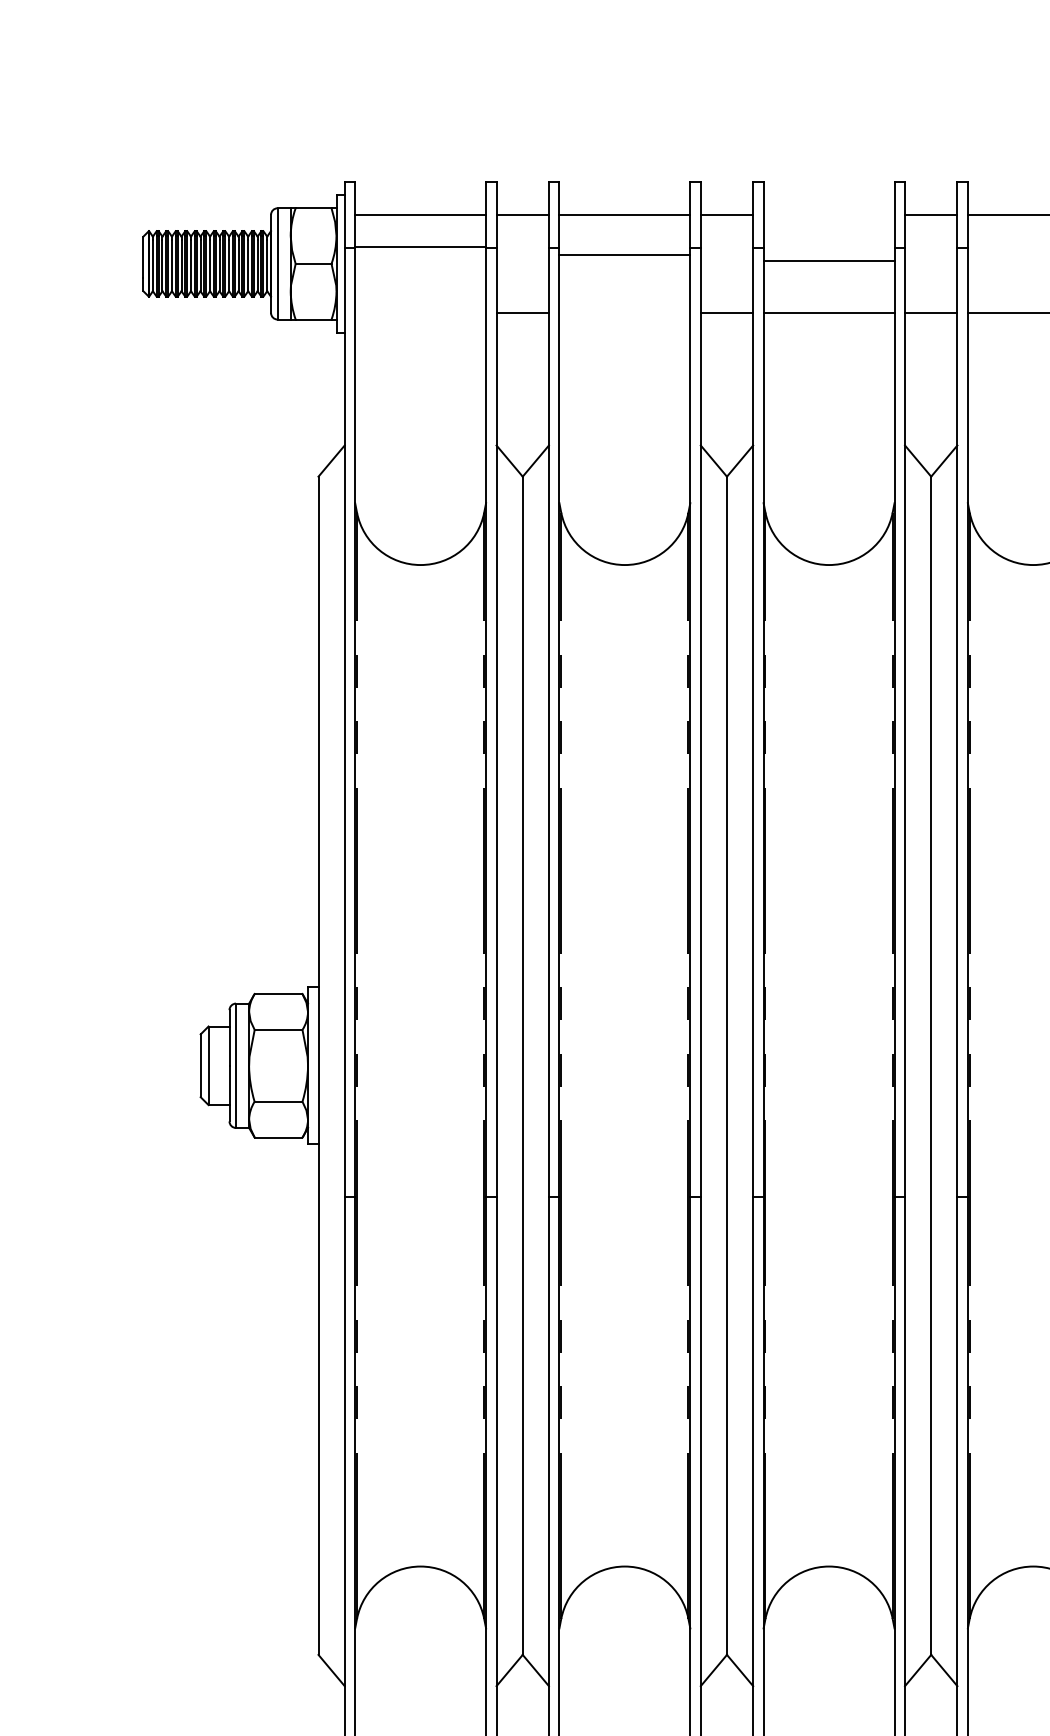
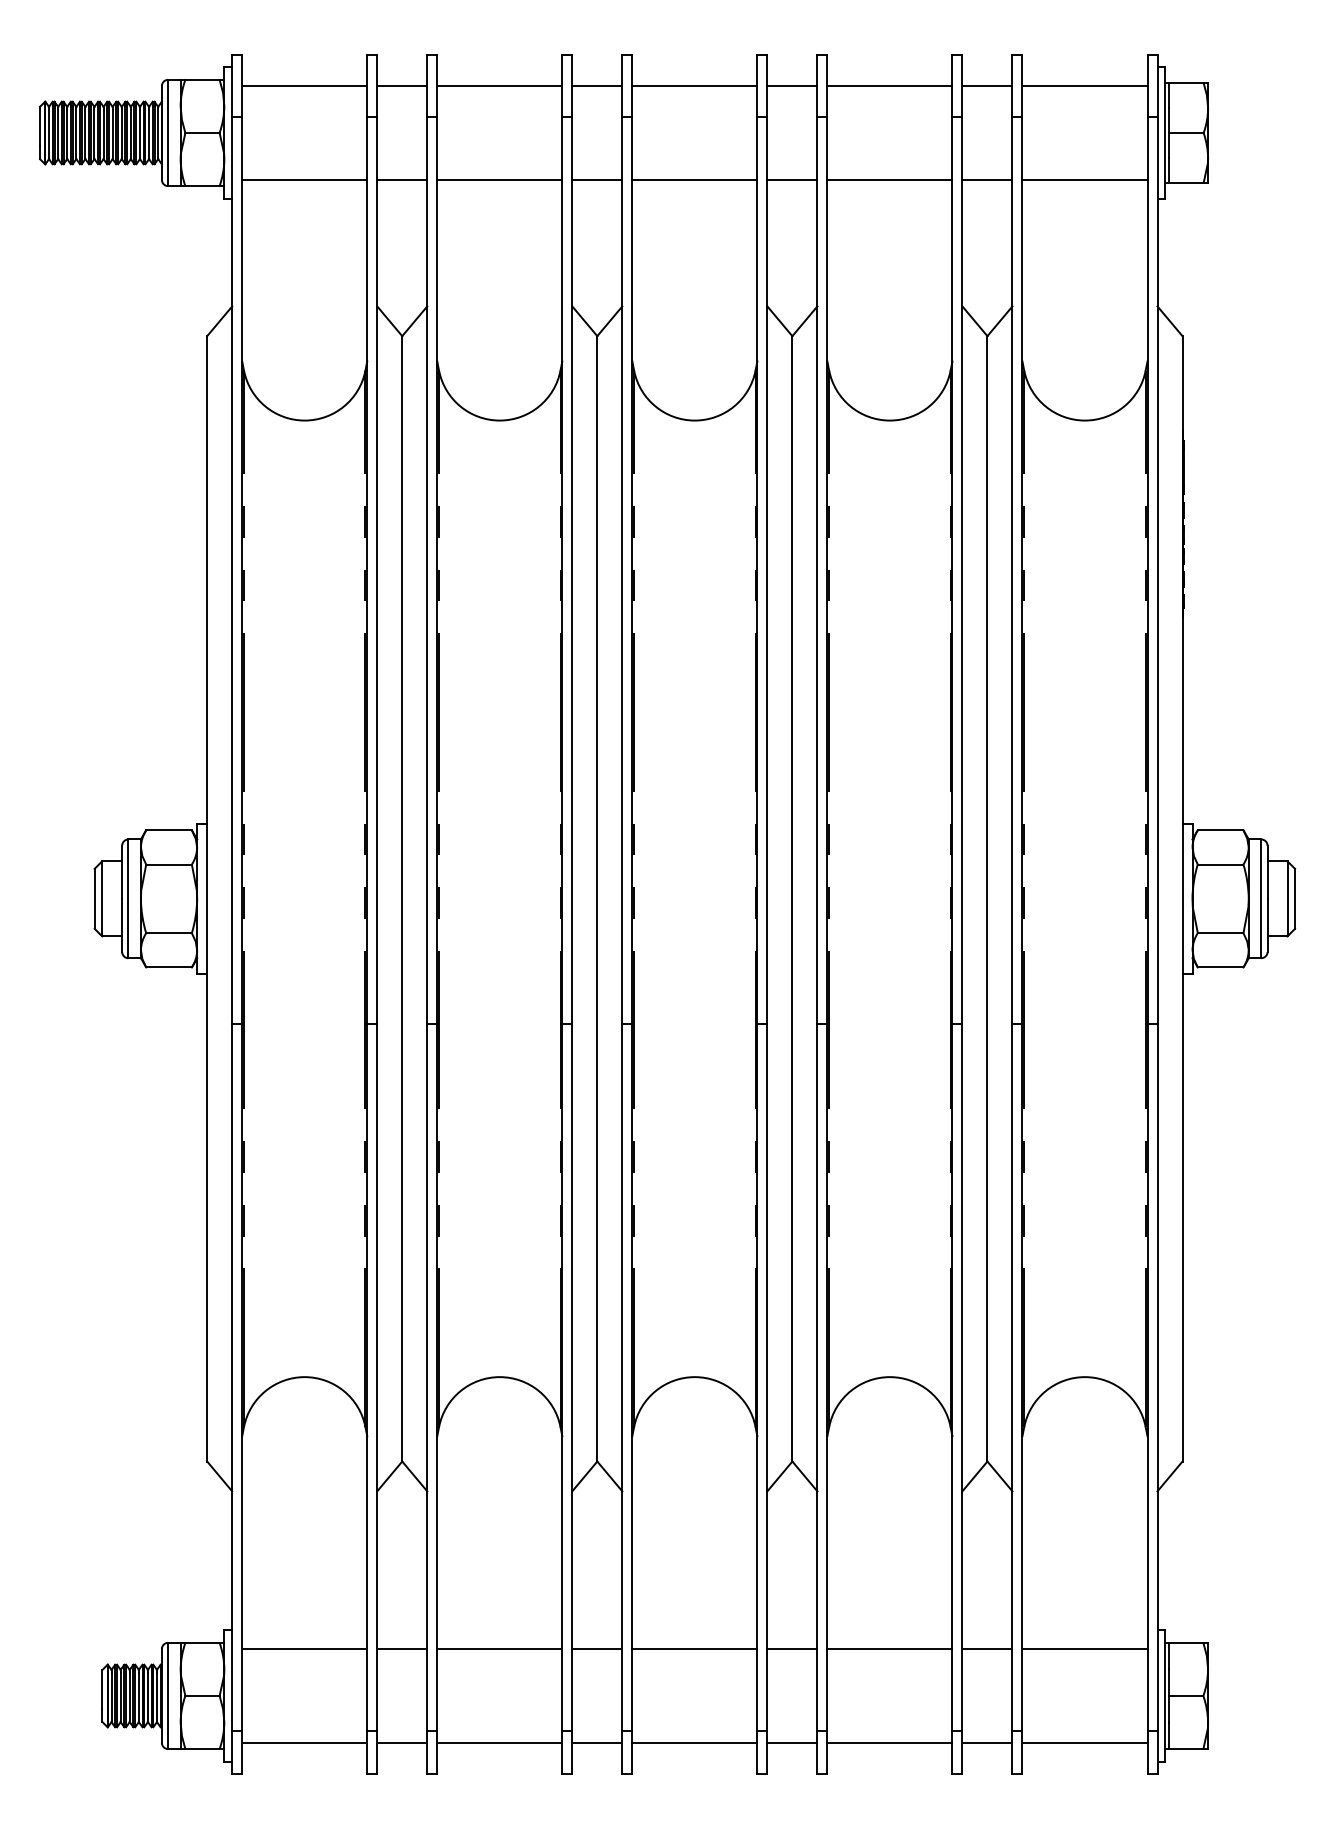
line: (420, 246) -> (304, 179), moved
line: (624, 255) -> (499, 179), moved
line: (828, 261) -> (694, 86), moved

